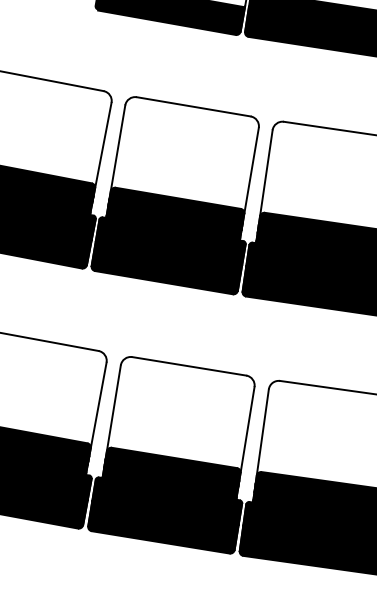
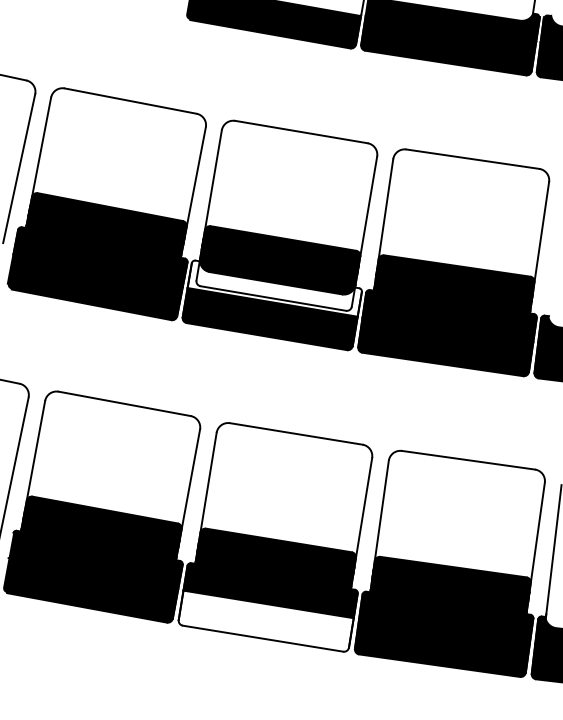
fill: (170, 240) -> (274, 287), removed
fill: (162, 526) -> (265, 620), removed

